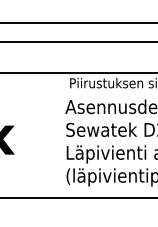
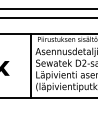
line: (55, 136) -> (30, 66), added

